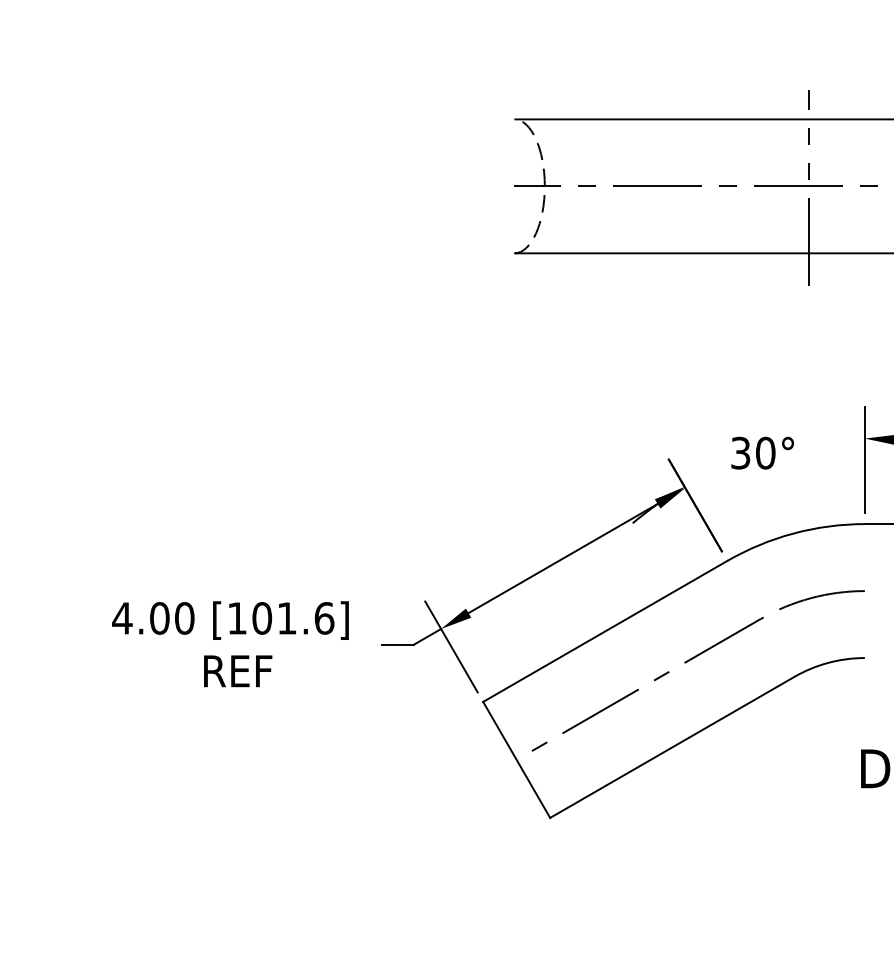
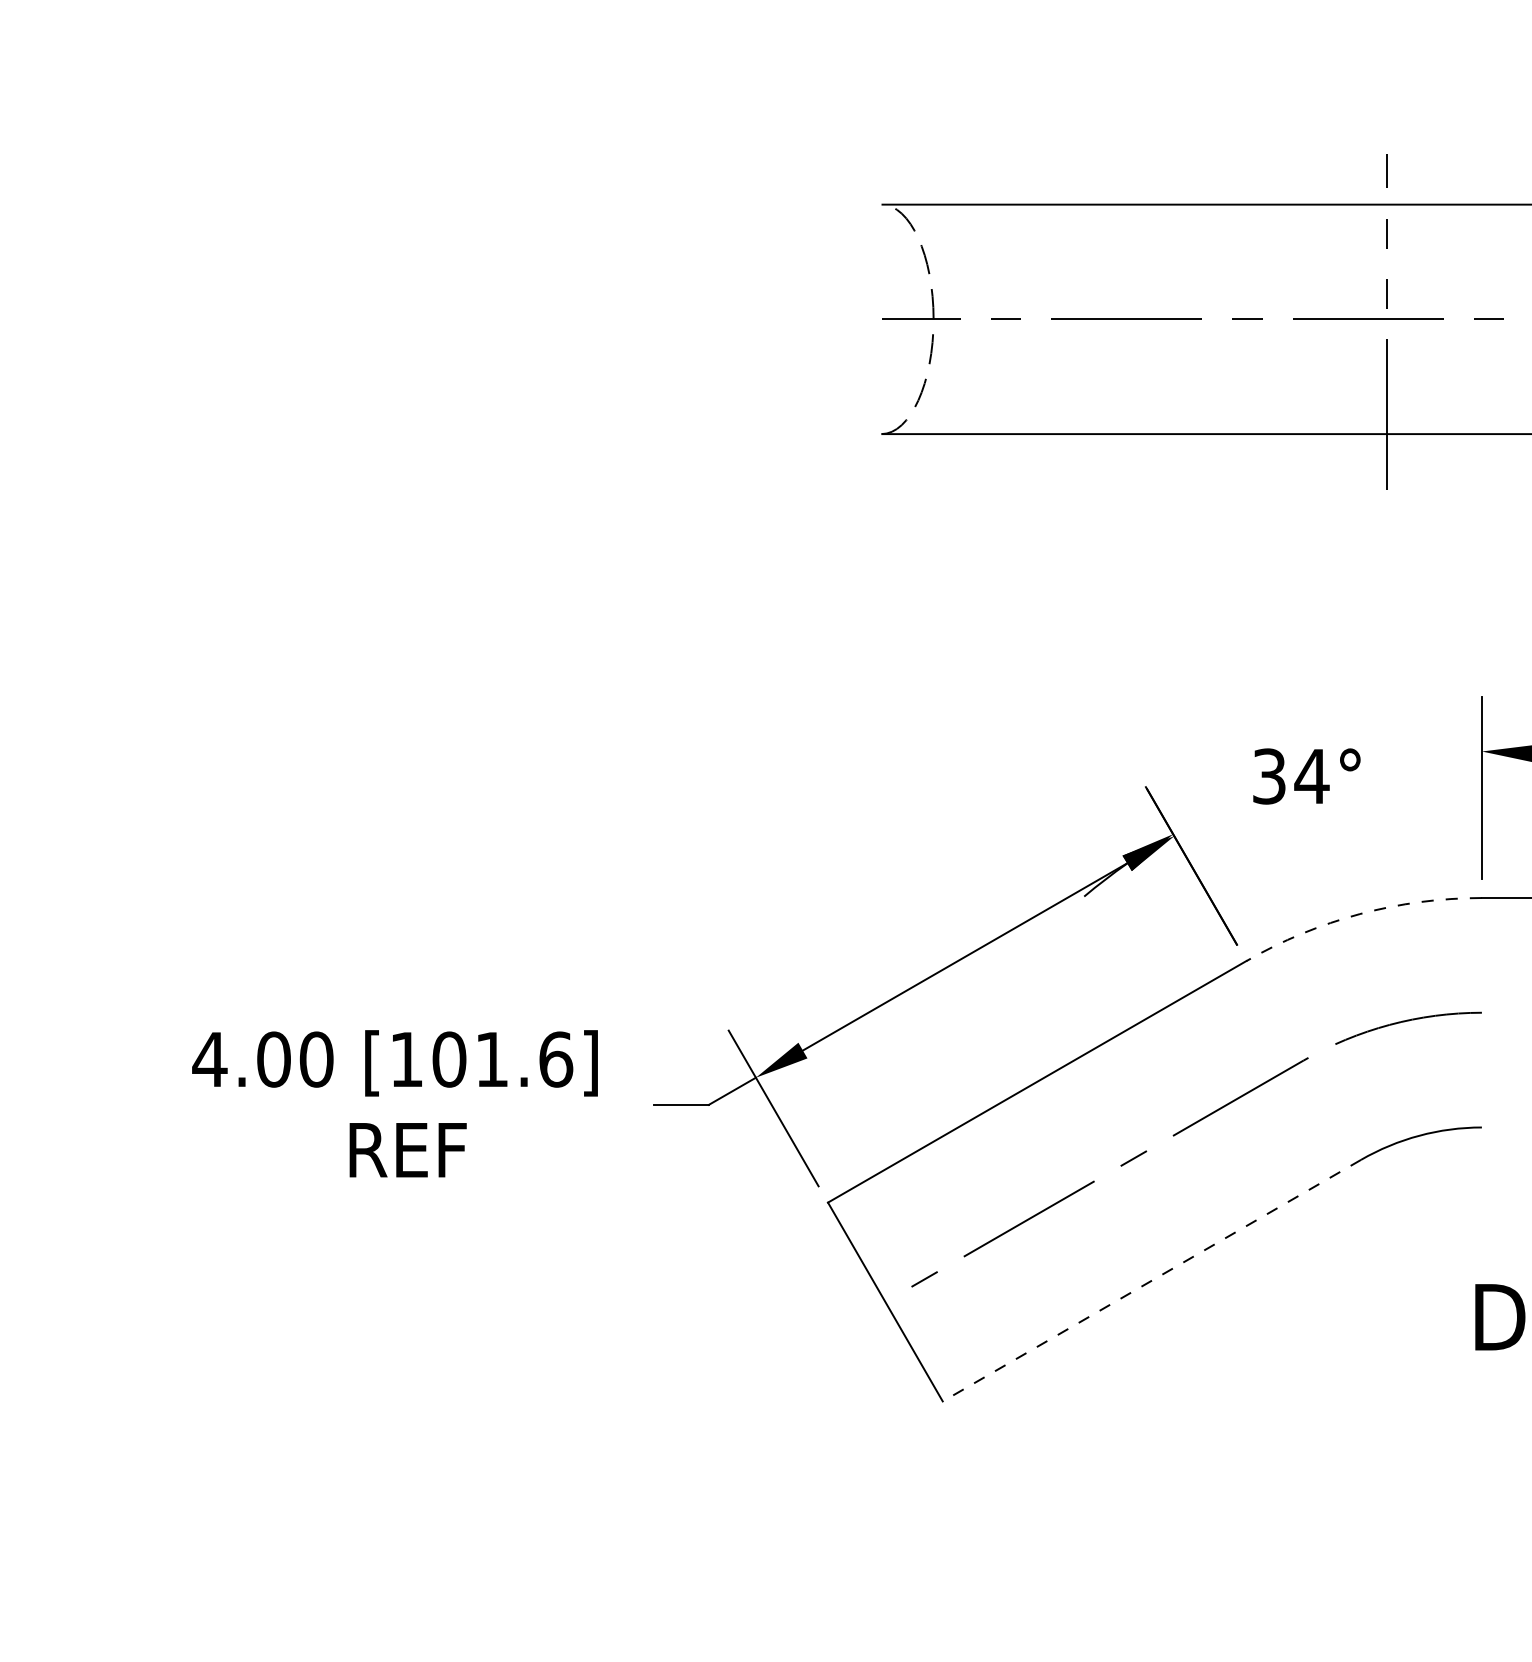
text: (765, 452) -> (1311, 775), 30° -> 34°
arc: (793, 533) -> (1359, 914), solid -> dashed
line: (672, 747) -> (1152, 1280), solid -> dashed

